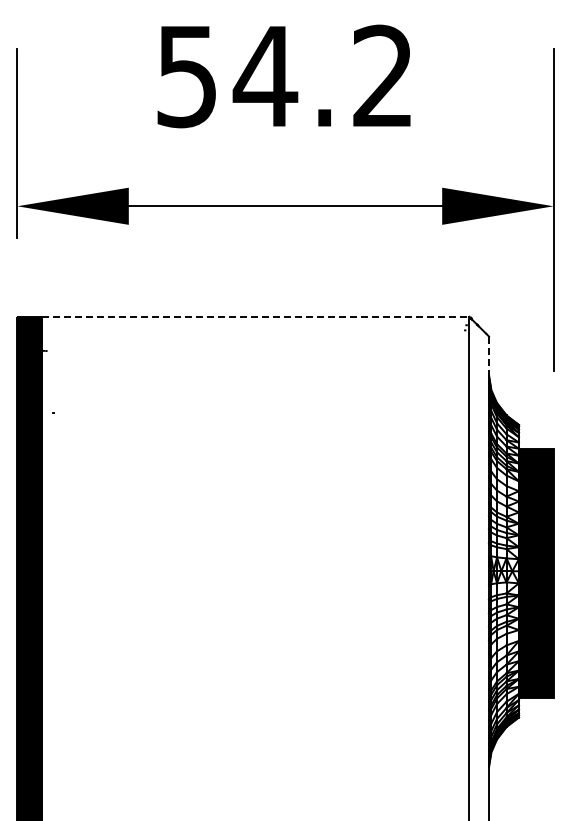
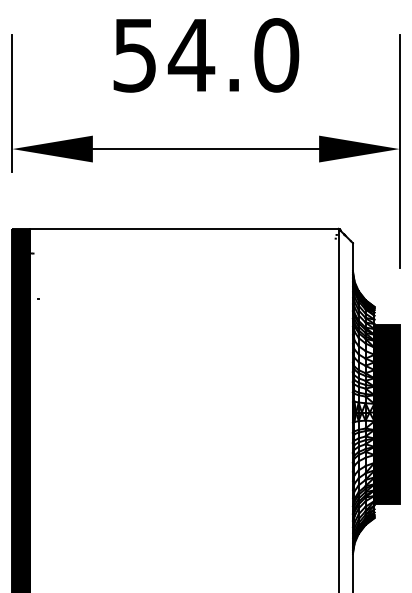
text: (383, 76) -> (276, 55), 54.2 -> 54.0
line: (255, 316) -> (184, 228), dashed -> solid
line: (489, 356) -> (353, 257), dashed -> solid

